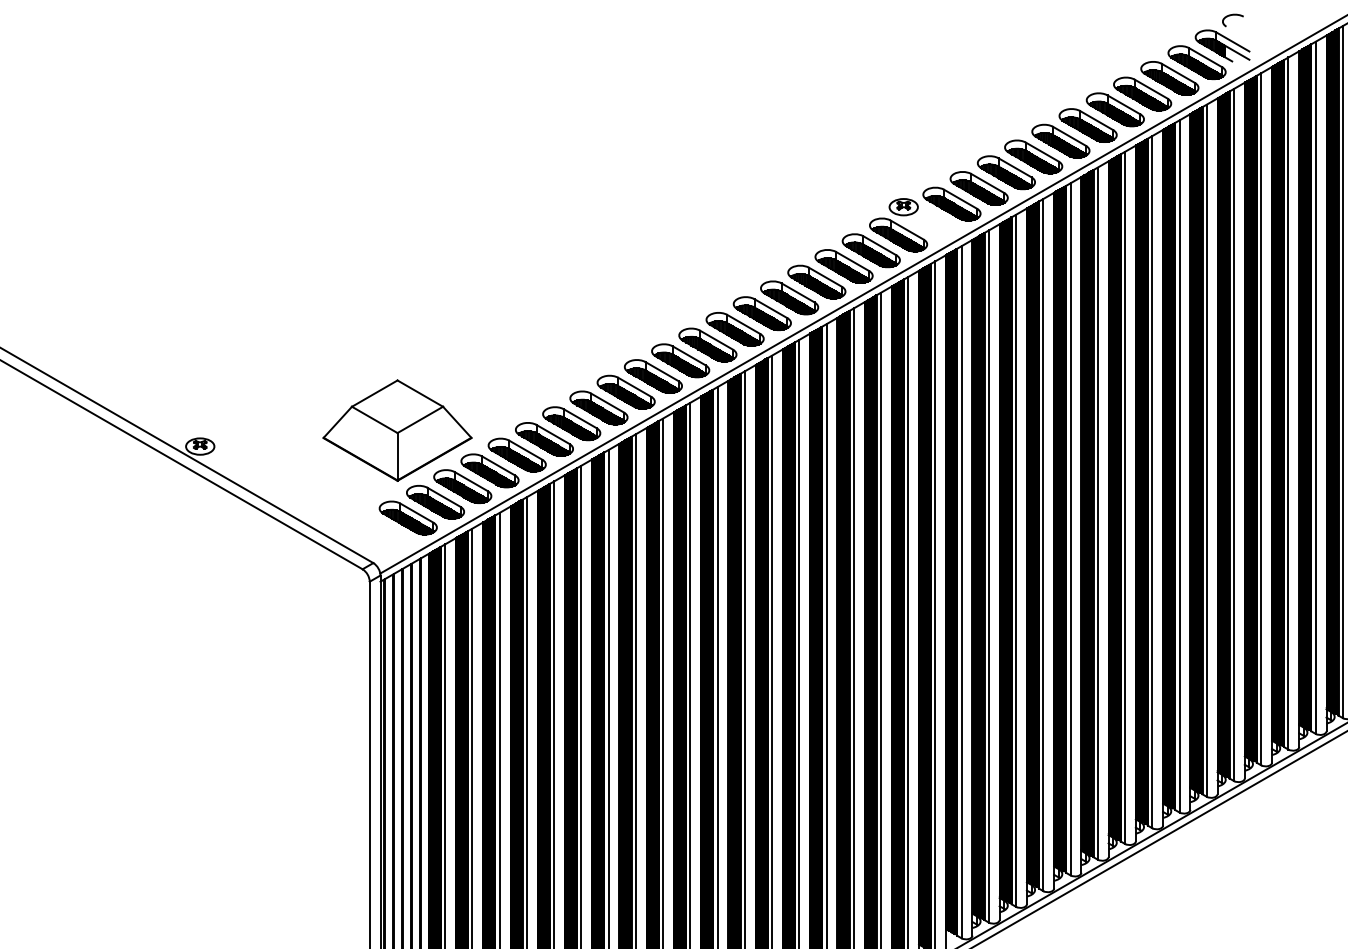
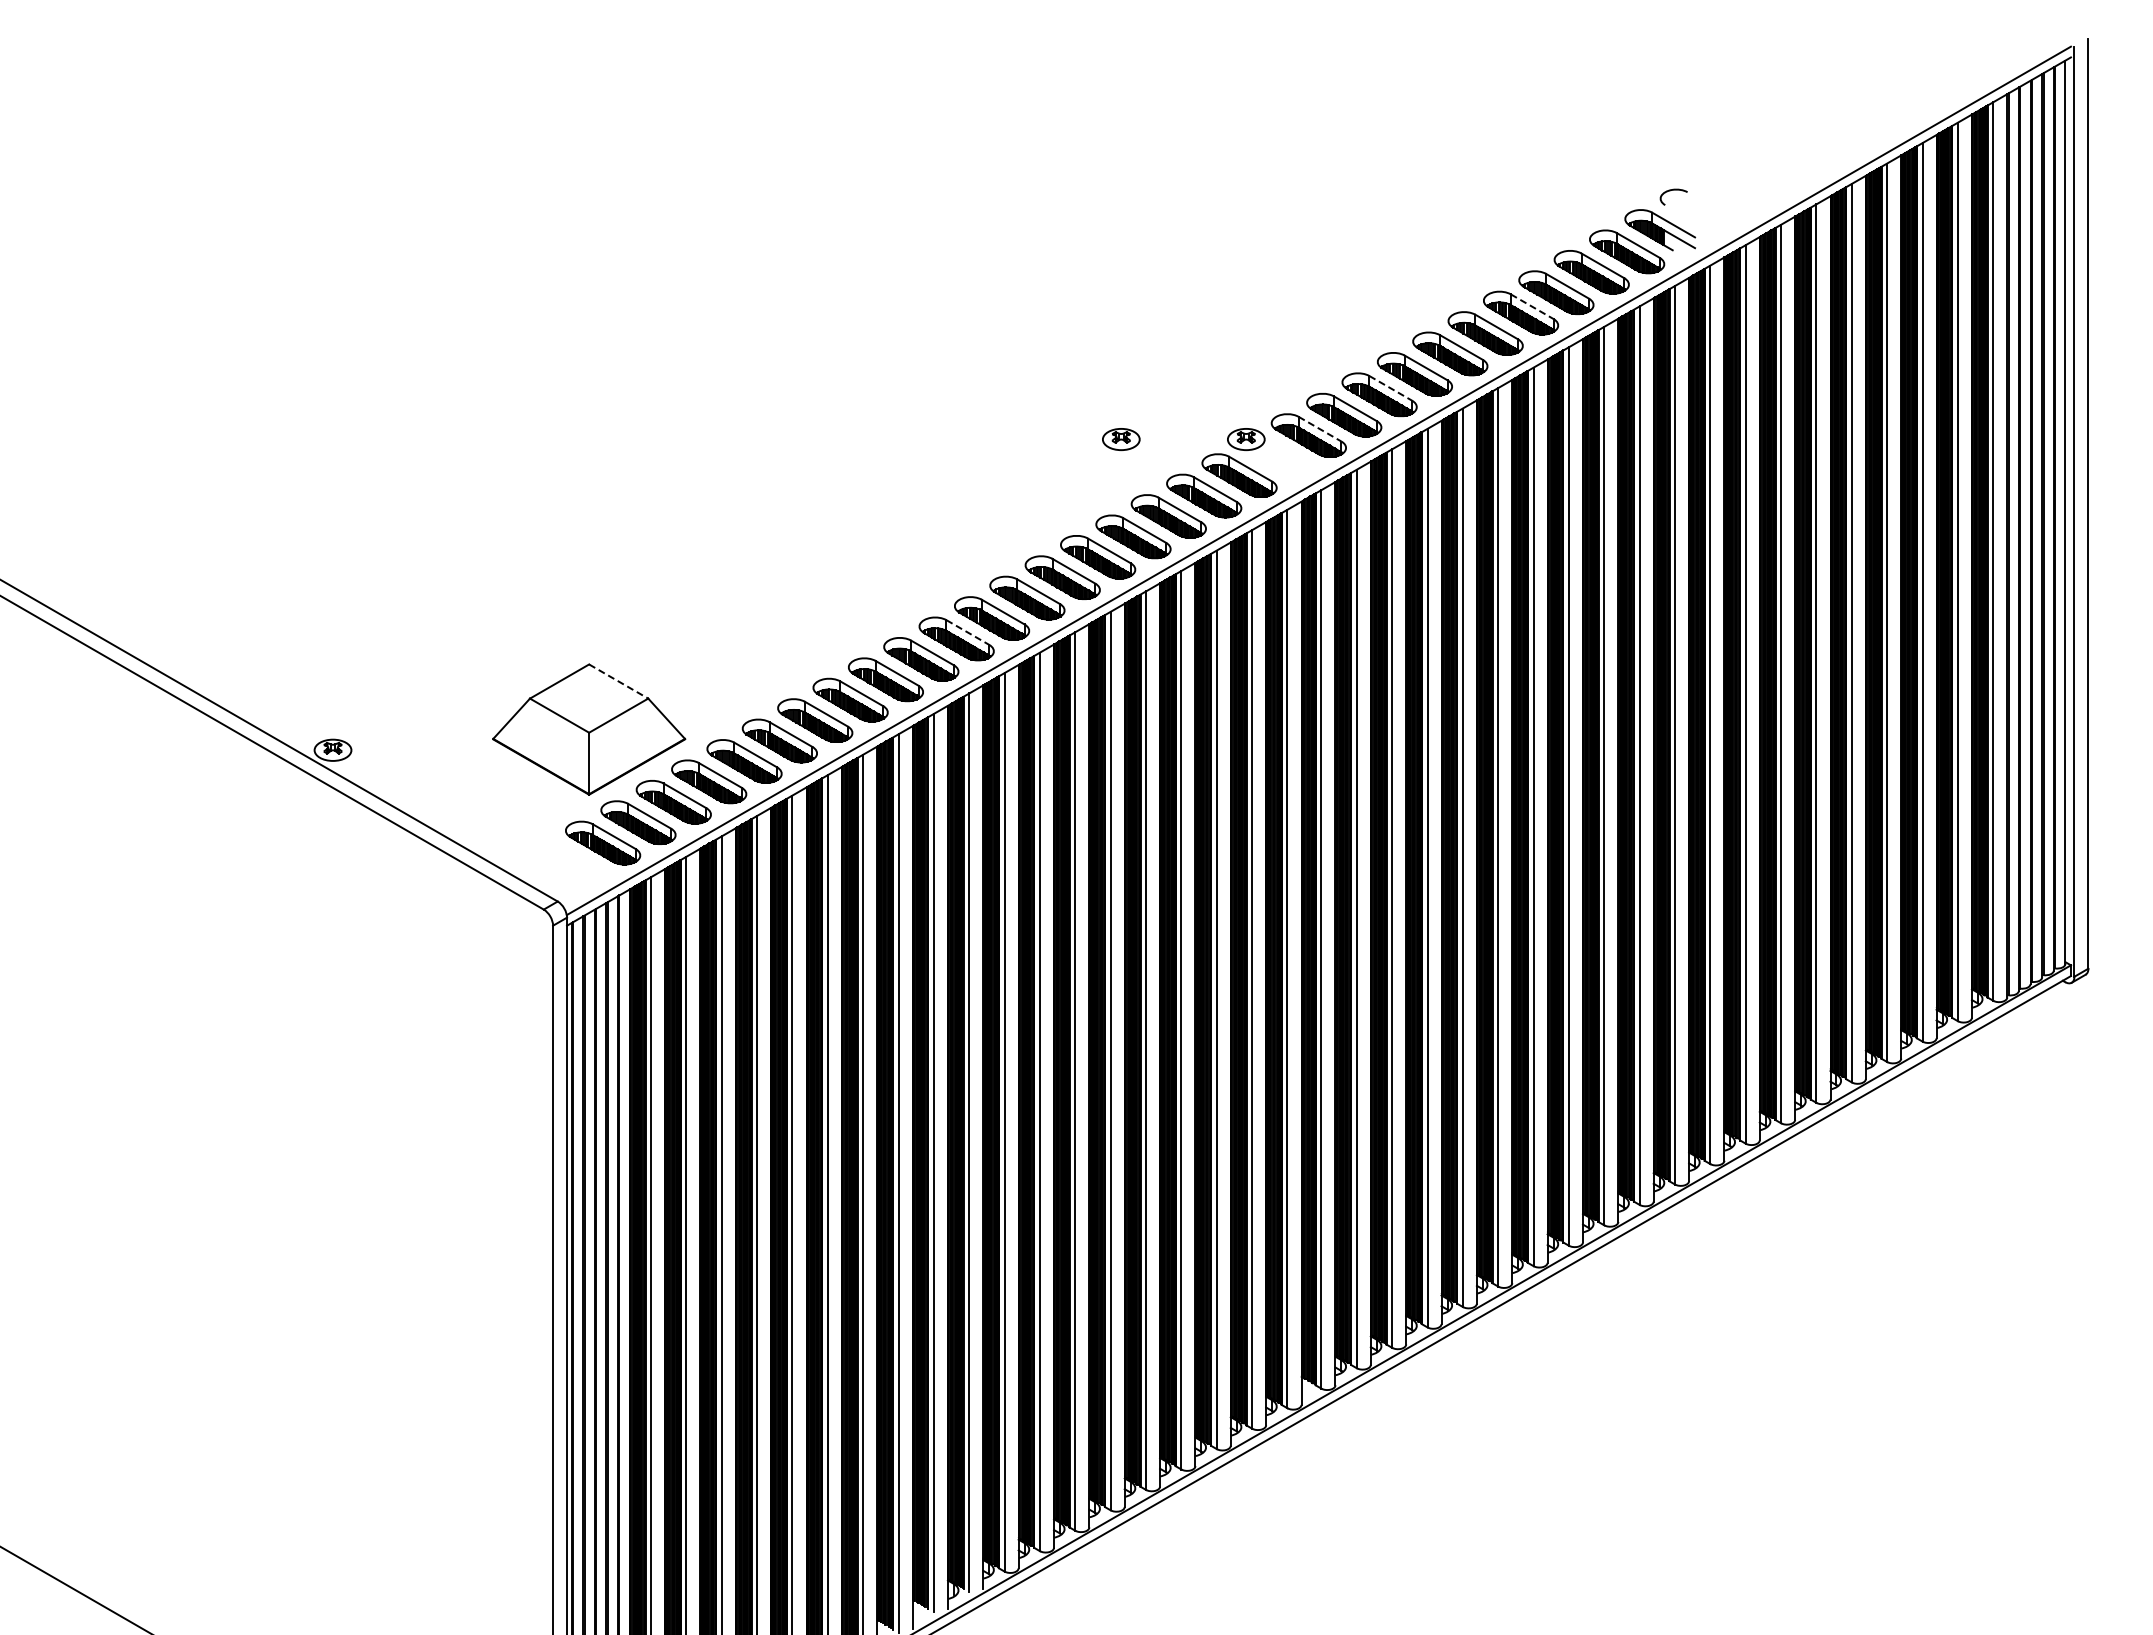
line: (1124, 104) -> (1532, 306), solid -> dashed
line: (1014, 167) -> (1390, 388), solid -> dashed
line: (960, 199) -> (1320, 429), solid -> dashed
part: (807, 207) -> (1121, 439), added
line: (688, 355) -> (967, 632), solid -> dashed
line: (420, 393) -> (619, 681), solid -> dashed

